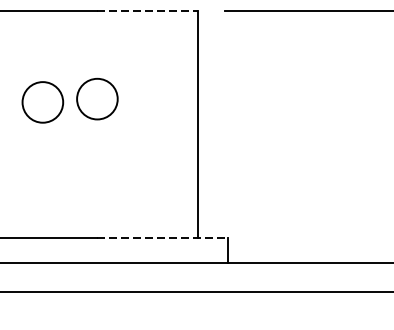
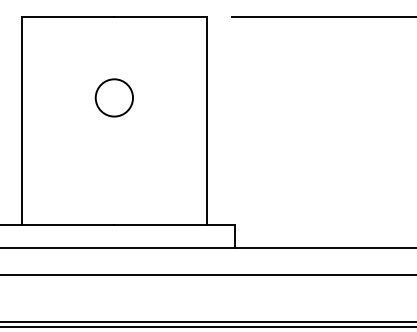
line: (148, 11) -> (161, 17), dashed -> solid
circle: (41, 101) -> (63, 100), removed
line: (162, 238) -> (174, 225), dashed -> solid

